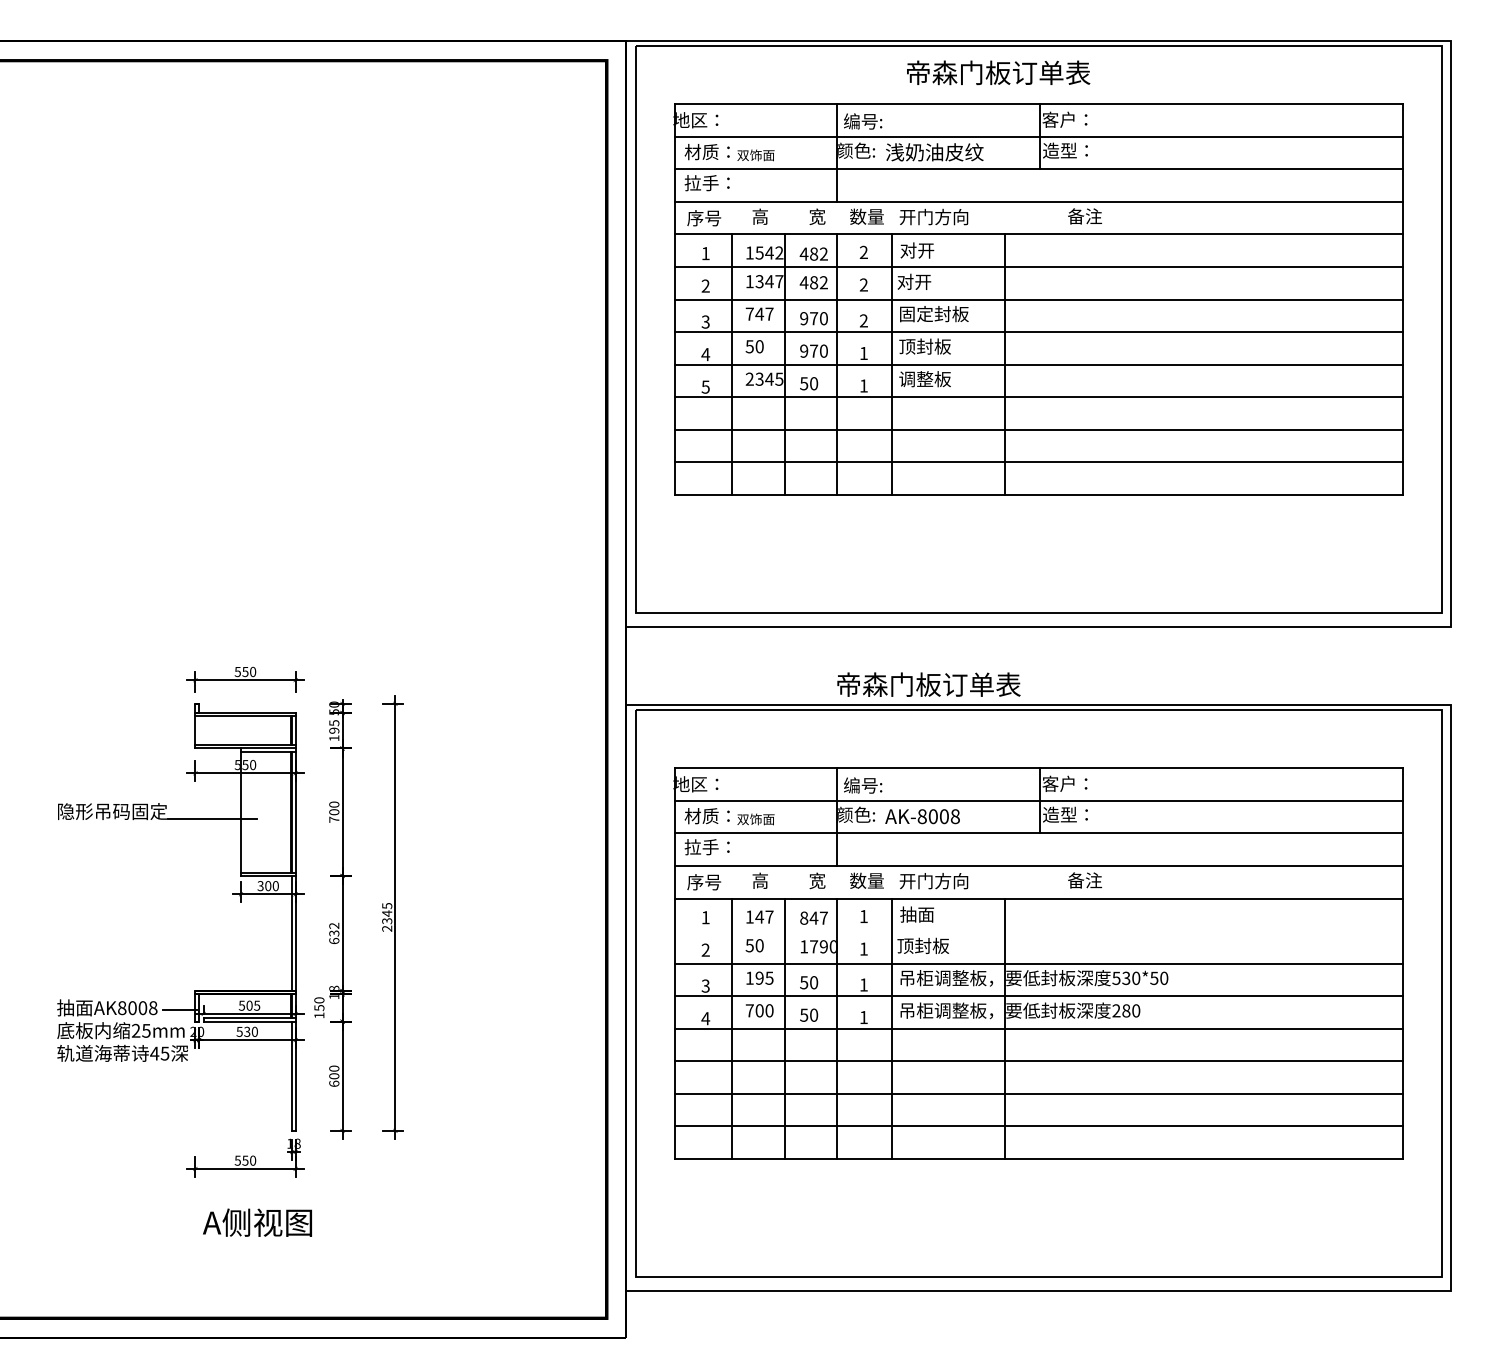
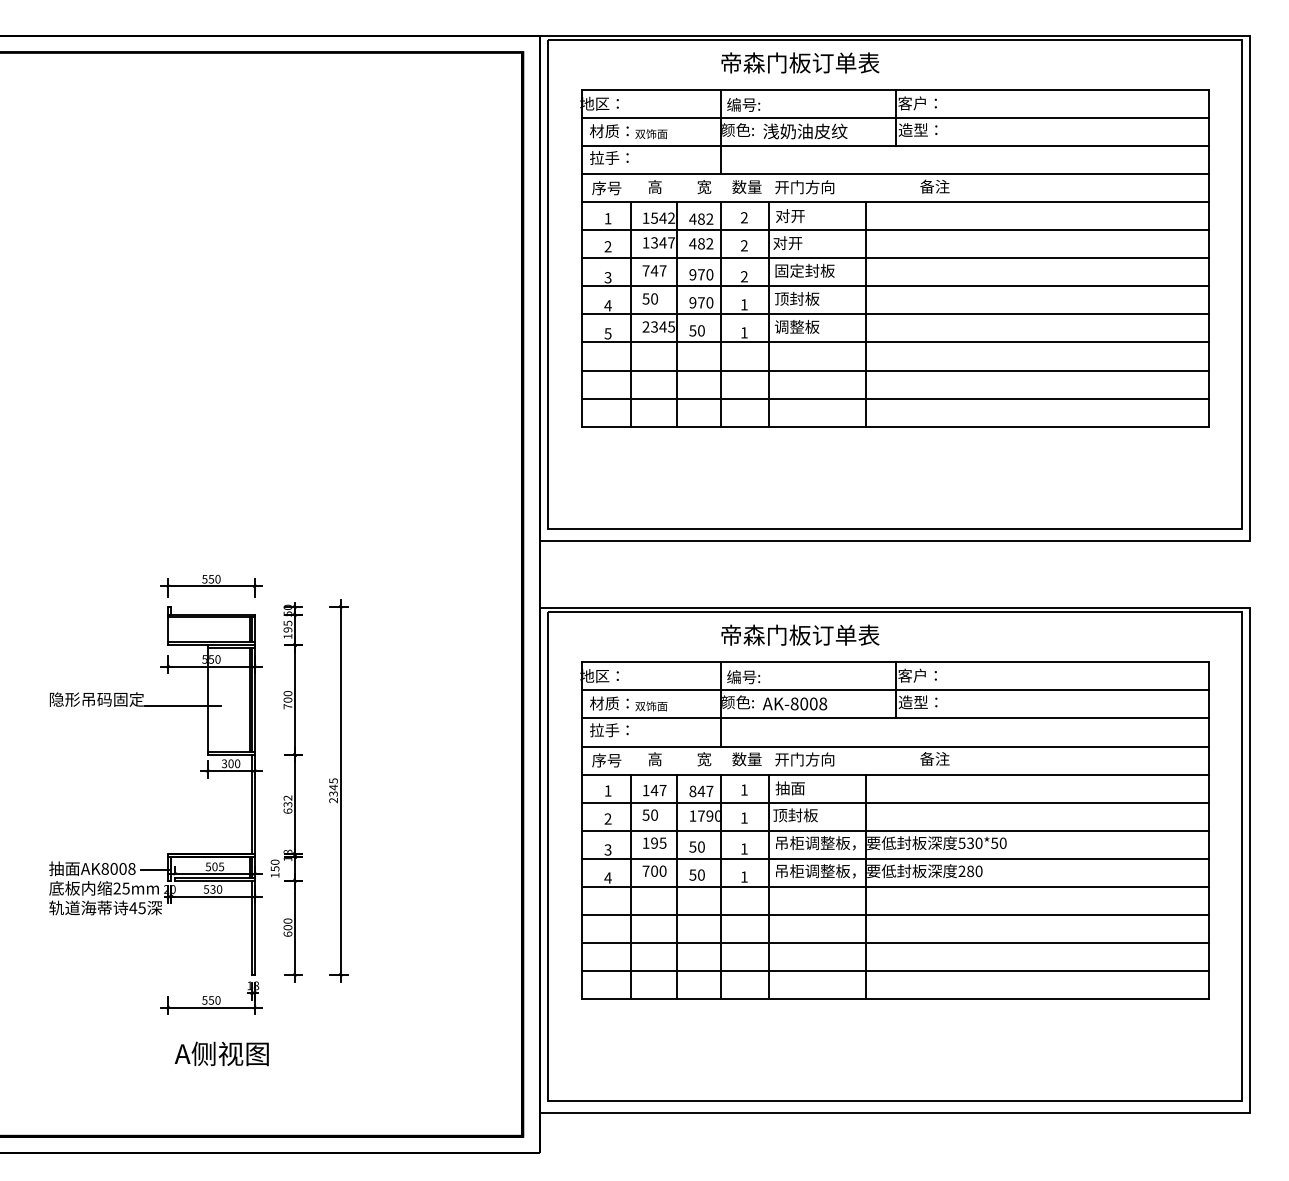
text: (998, 72) -> (800, 62), moved
text: (929, 683) -> (800, 634), moved
line: (1038, 931) -> (894, 802), added

